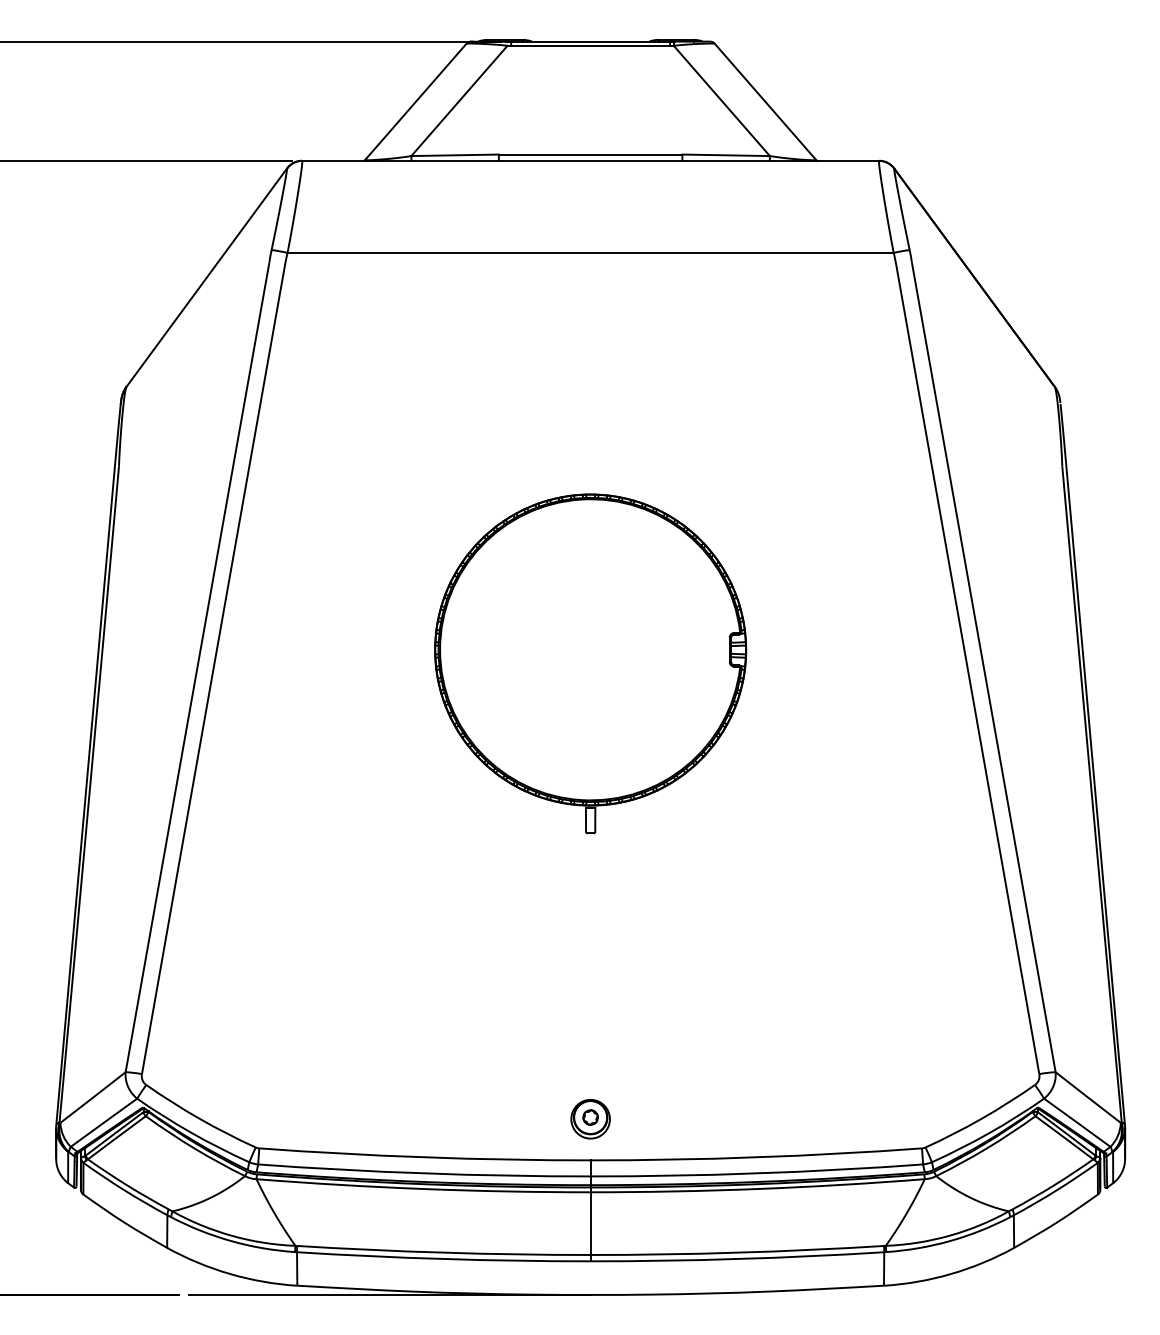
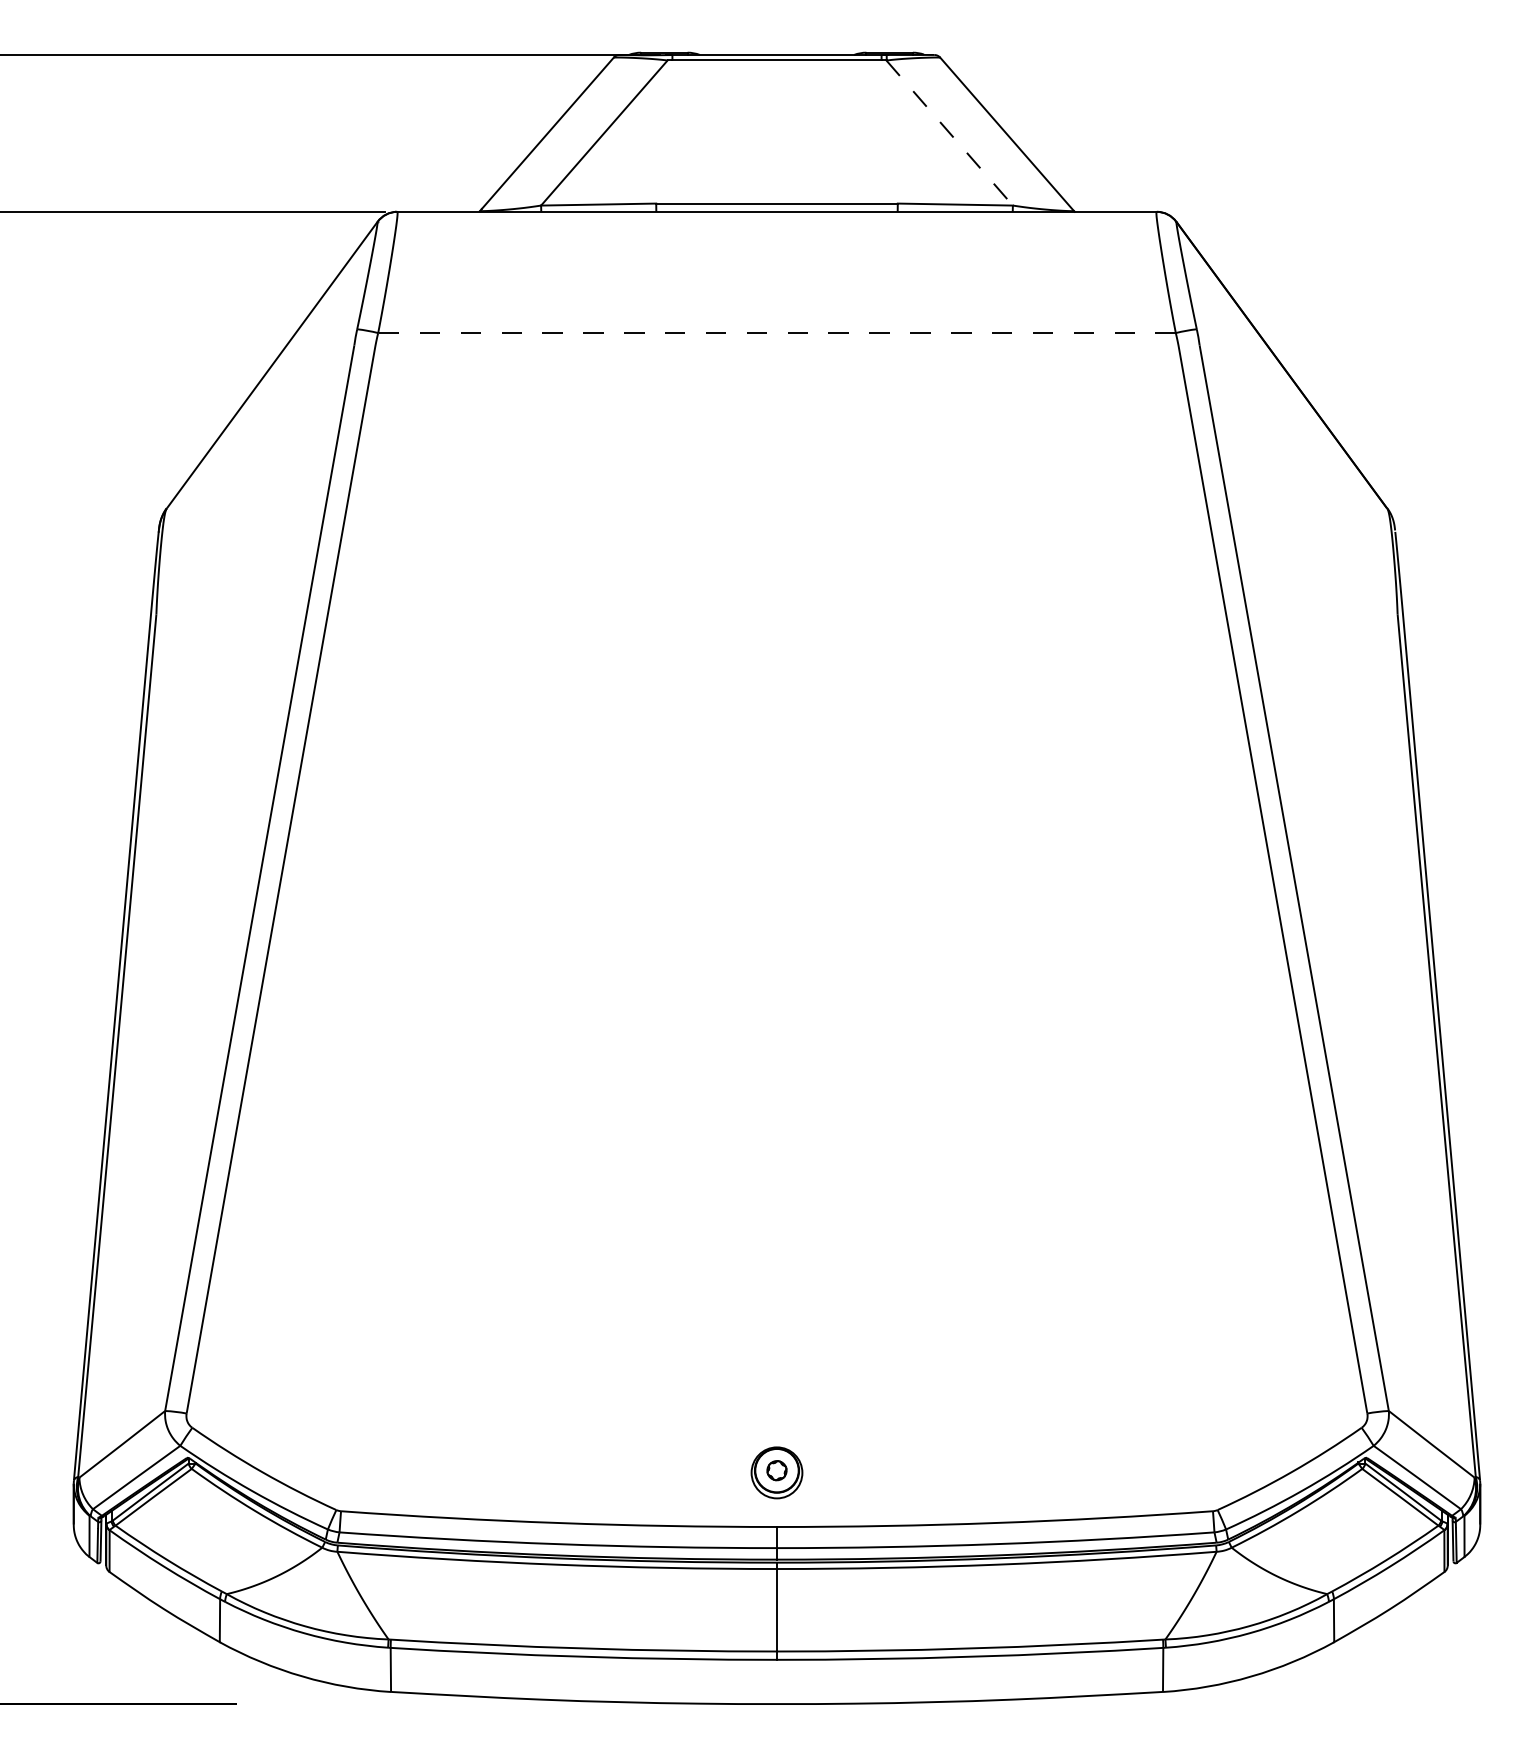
line: (721, 101) -> (949, 133), solid -> dashed
line: (591, 253) -> (777, 333), solid -> dashed
part: (590, 663) -> (776, 873), removed
line: (389, 1295) -> (512, 1704), removed

